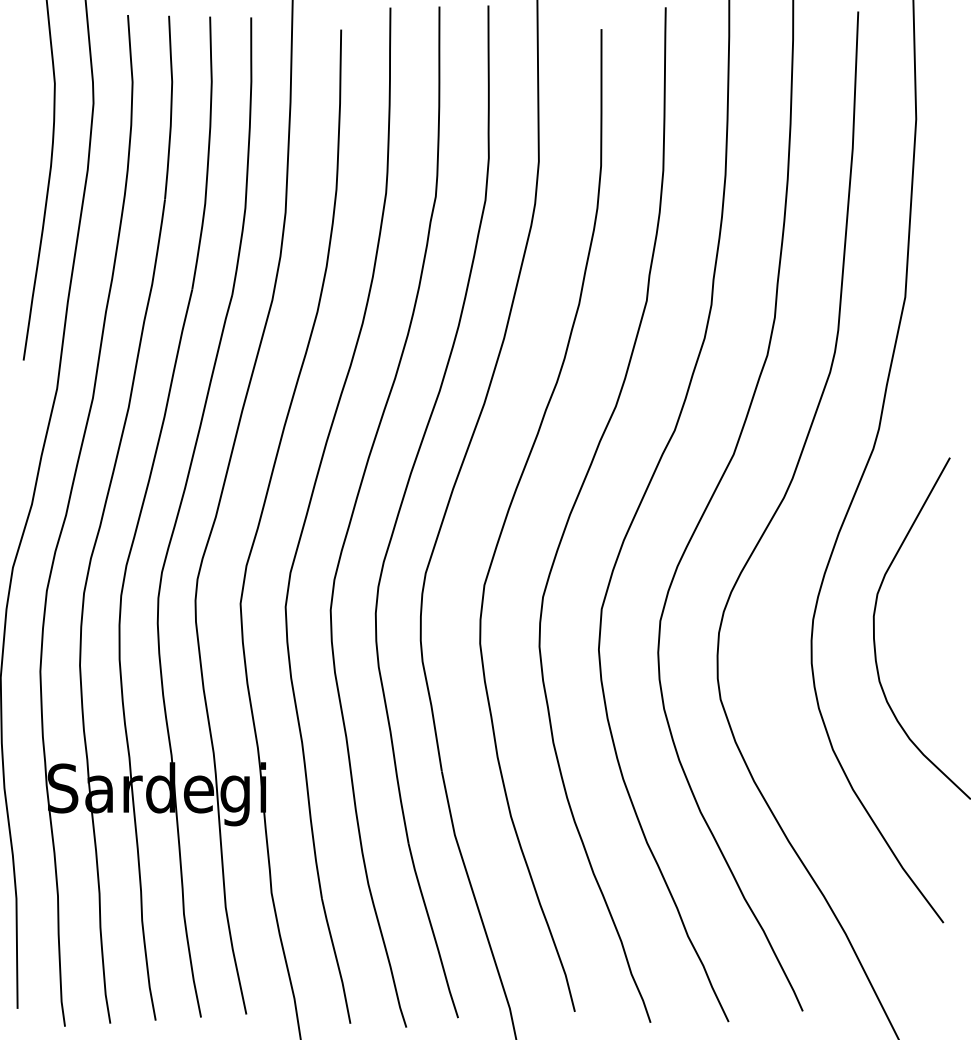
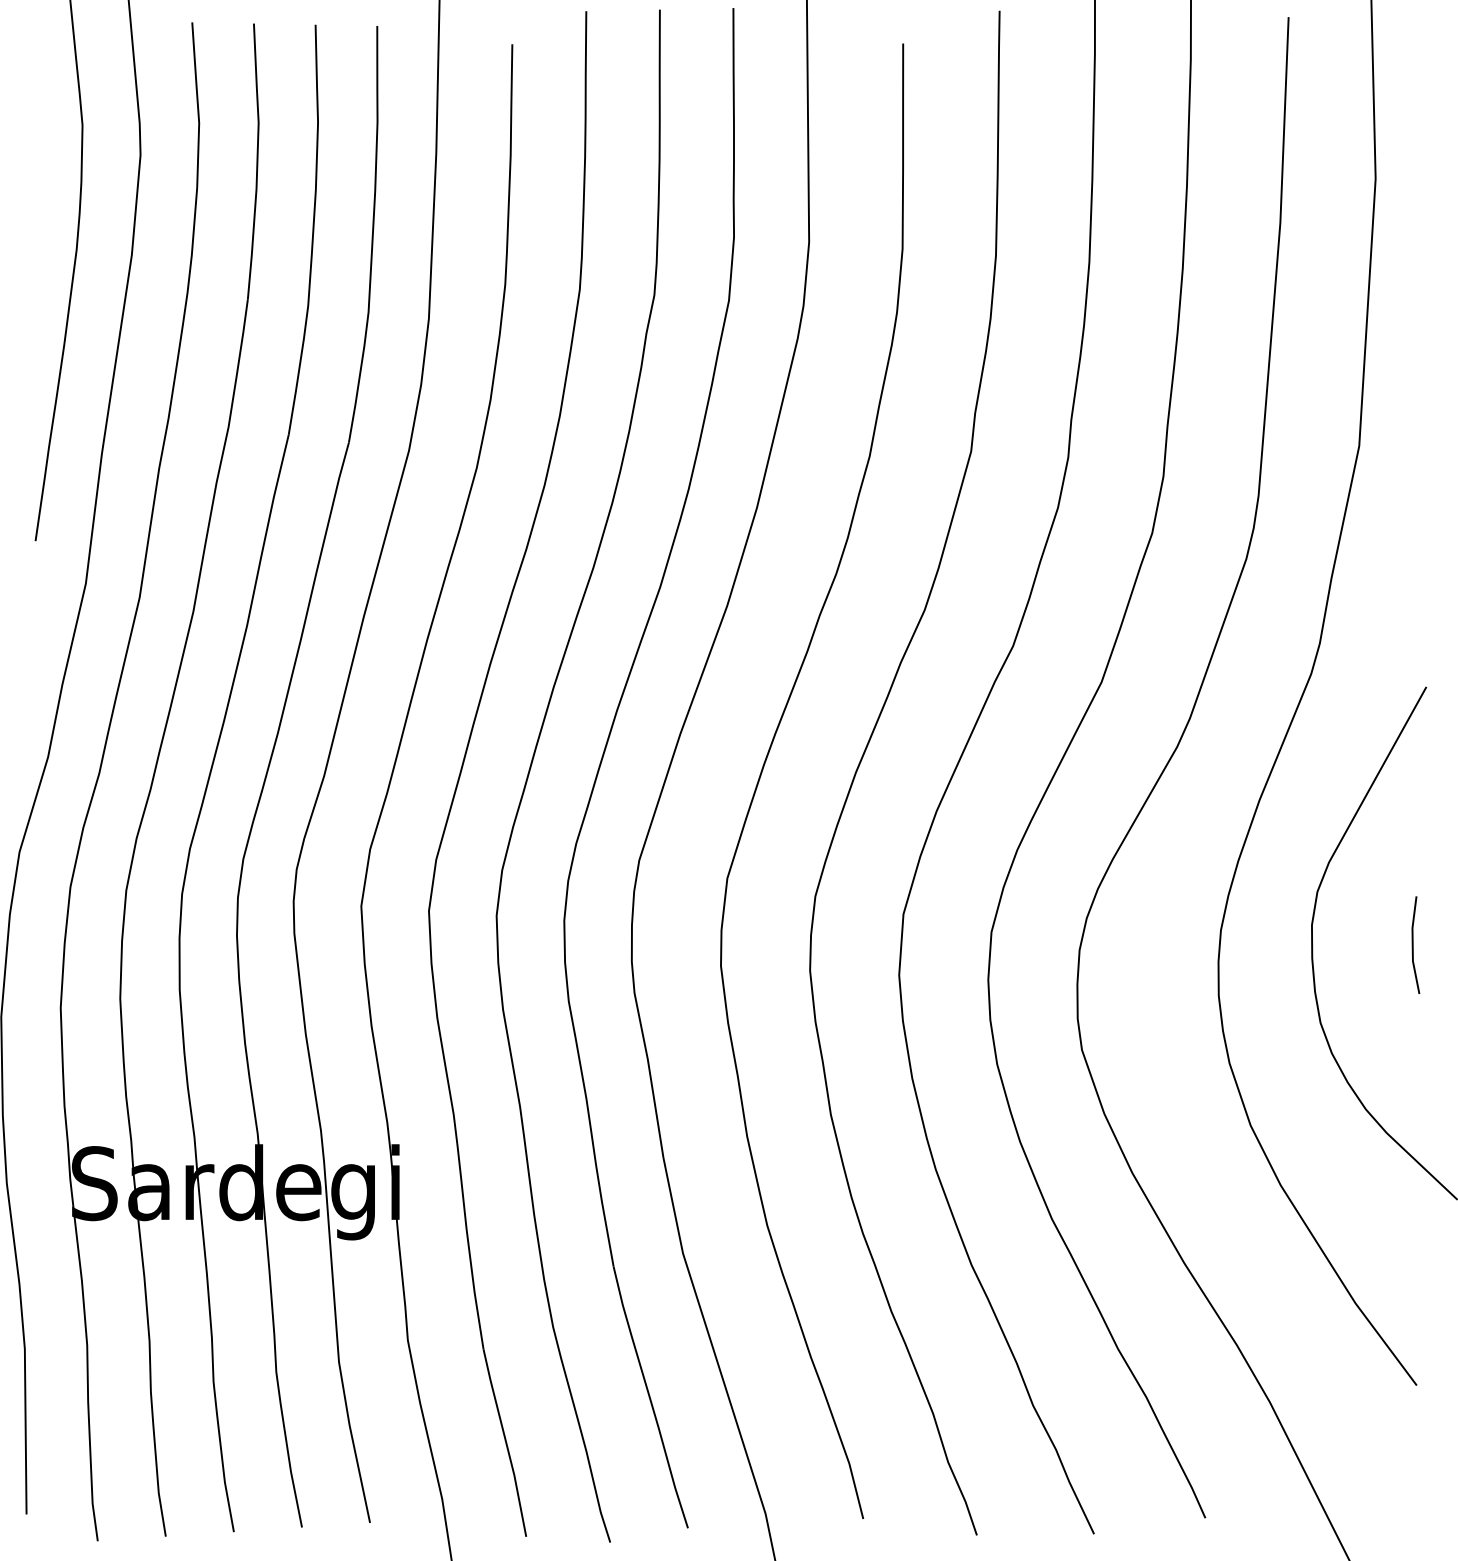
line: (941, 629) -> (1413, 944), added

